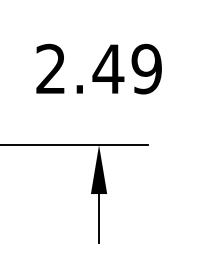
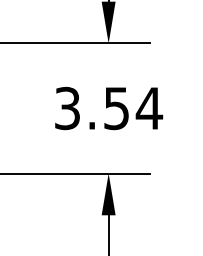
text: (100, 69) -> (109, 108), 2.49 -> 3.54

